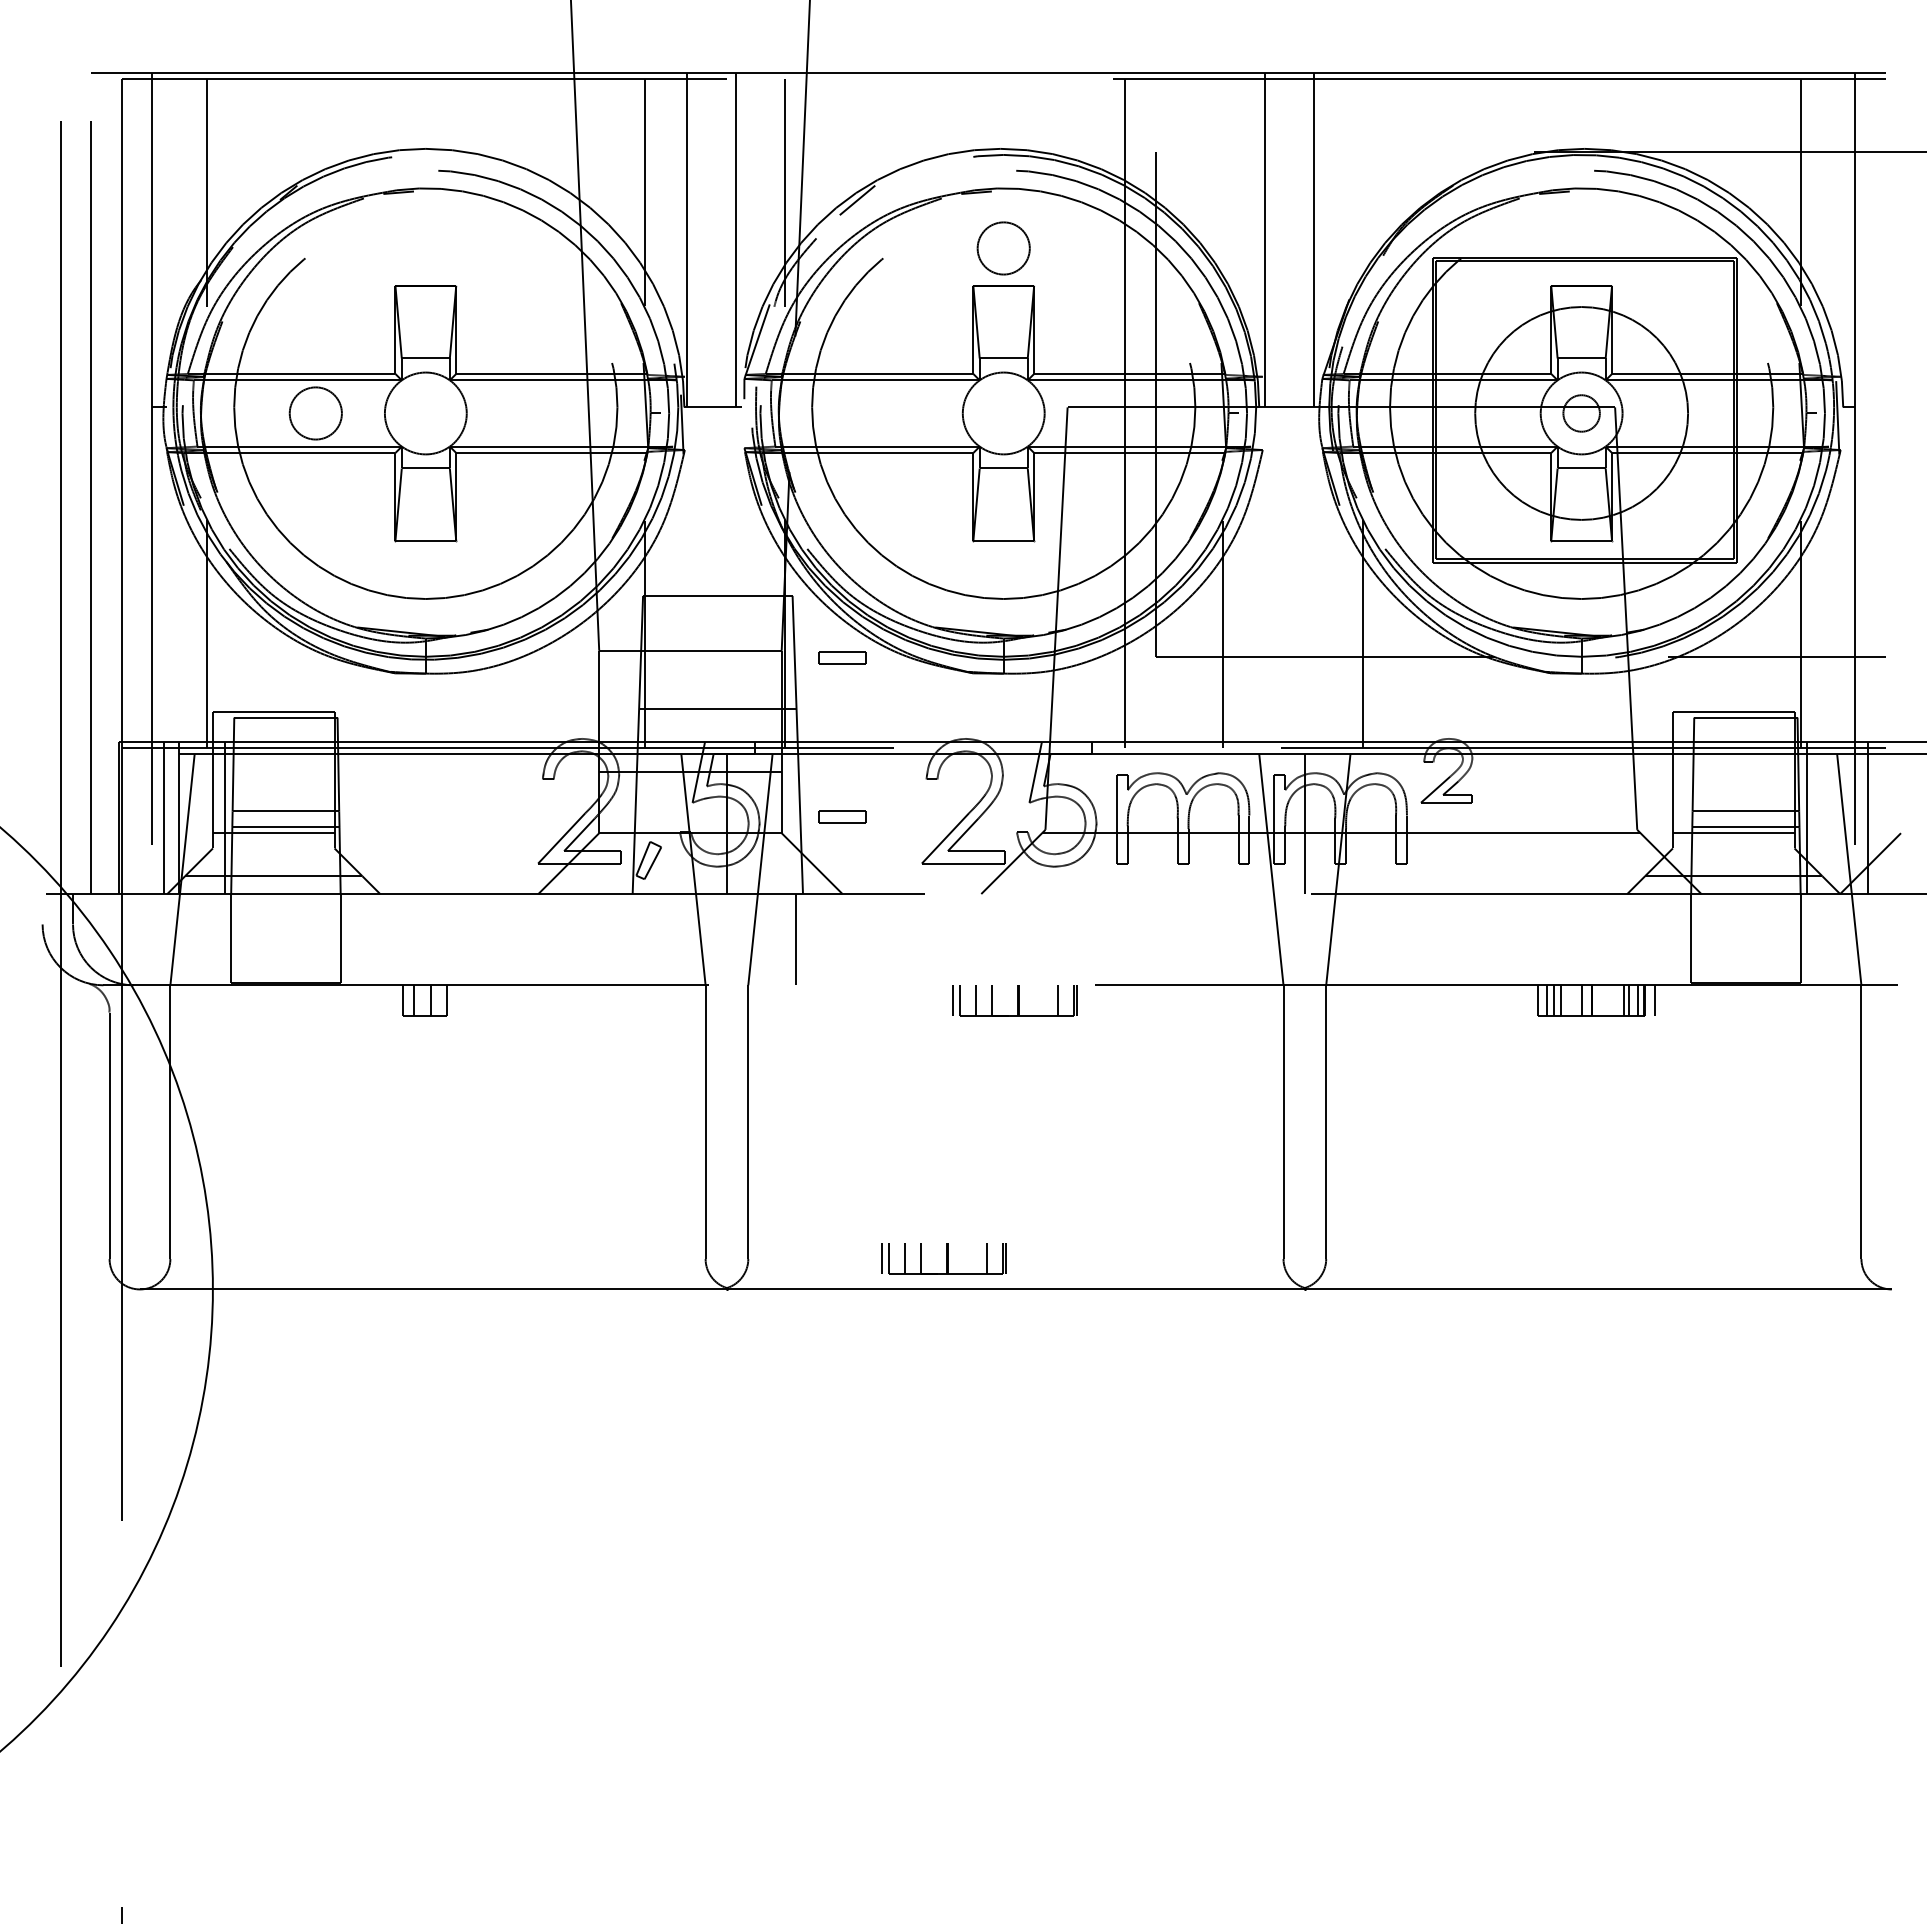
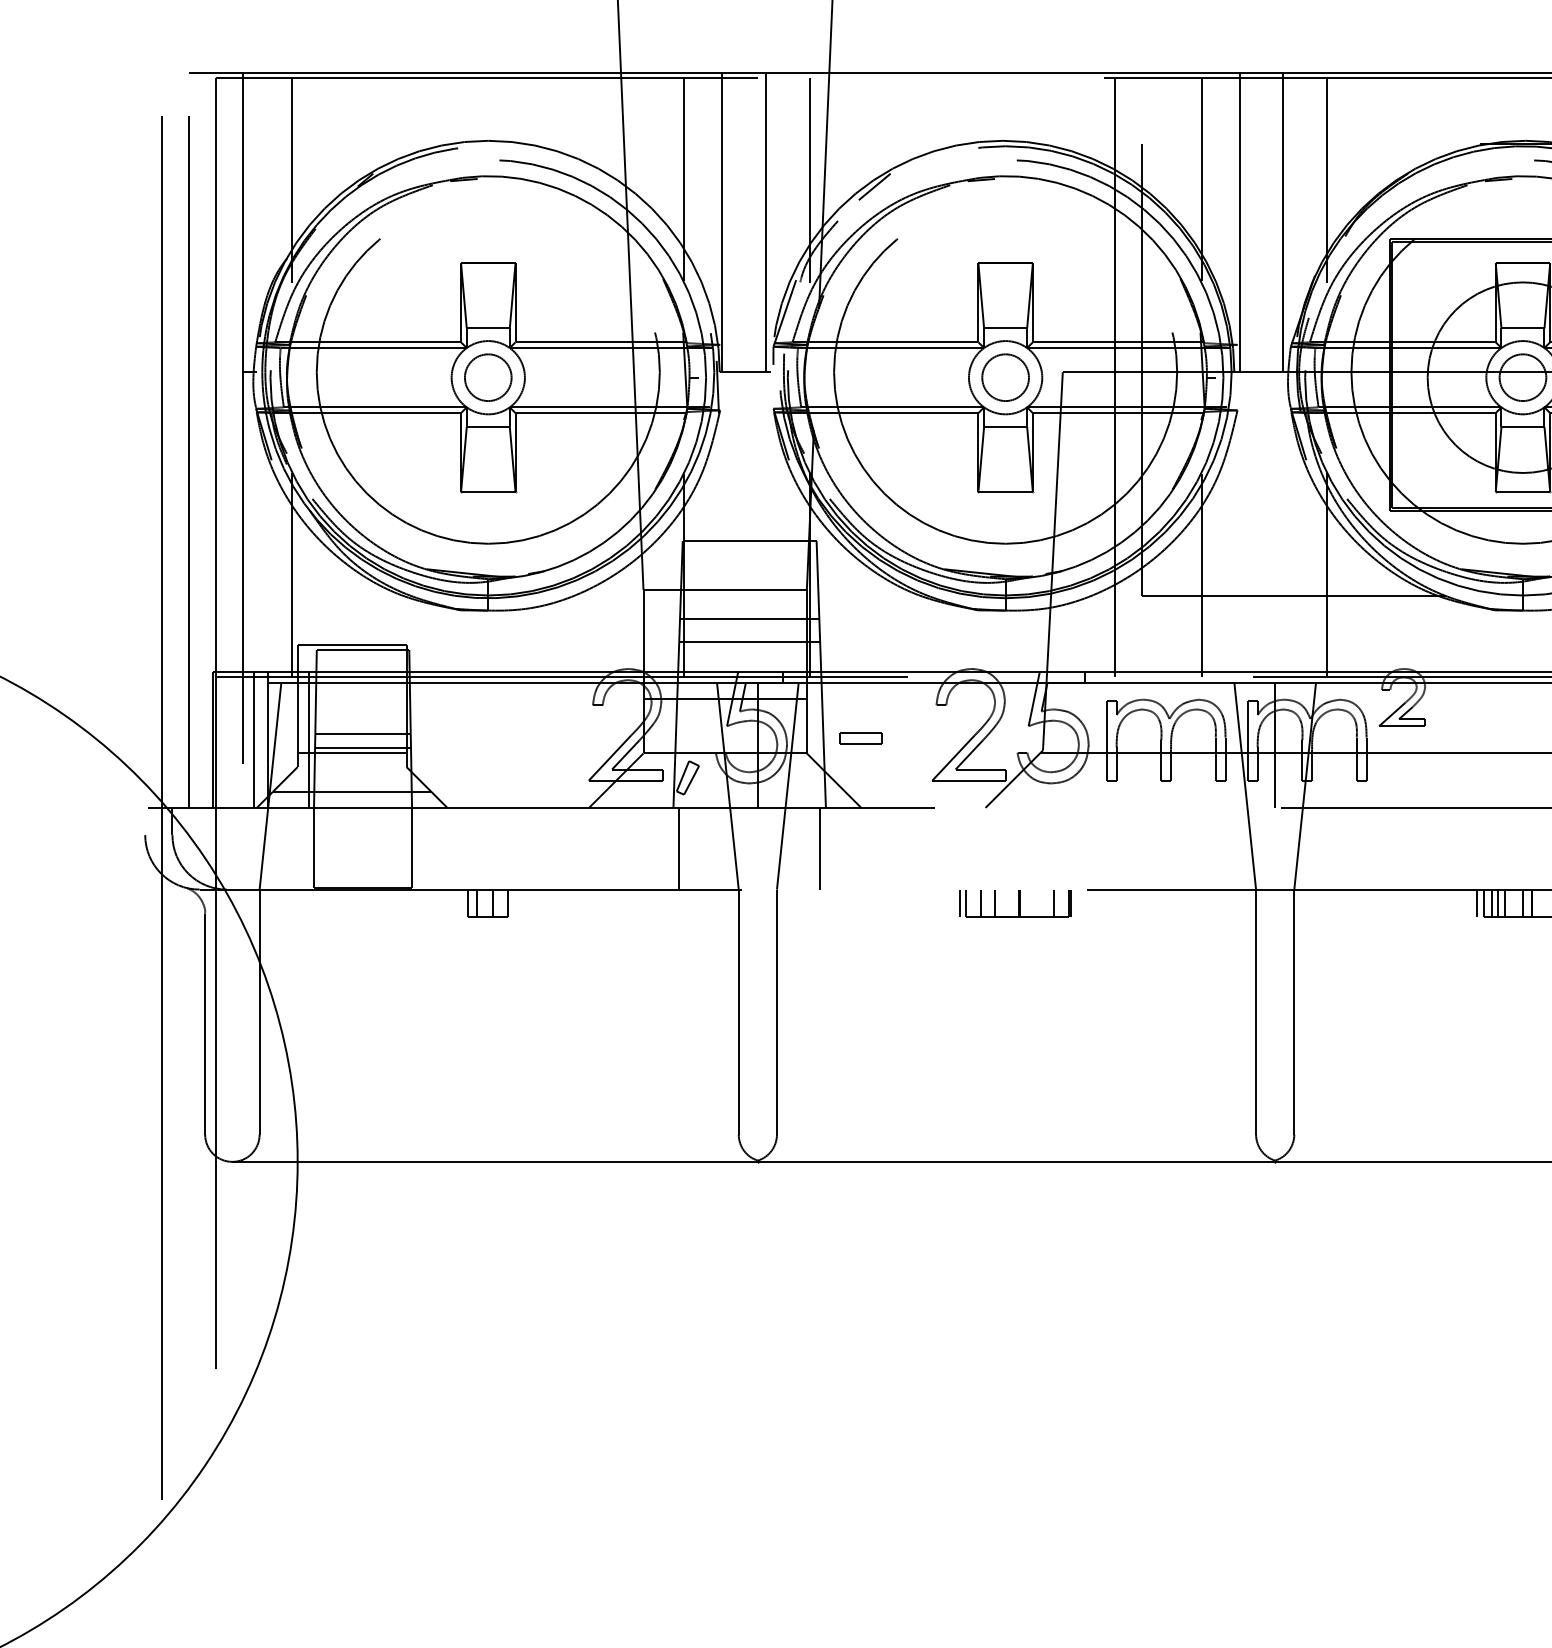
line: (1222, 191) -> (1201, 178), added
line: (1362, 192) -> (1326, 179), added
circle: (1003, 248) -> (1005, 377), moved
circle: (315, 413) -> (487, 377), moved
circle: (1581, 413) -> (1522, 377), size x1.43
part: (842, 657) -> (861, 596), removed
line: (717, 682) -> (749, 618), added
line: (639, 939) -> (679, 848), added
line: (1530, 1000) -> (1477, 903), added
part: (943, 1258) -> (951, 1134), removed

